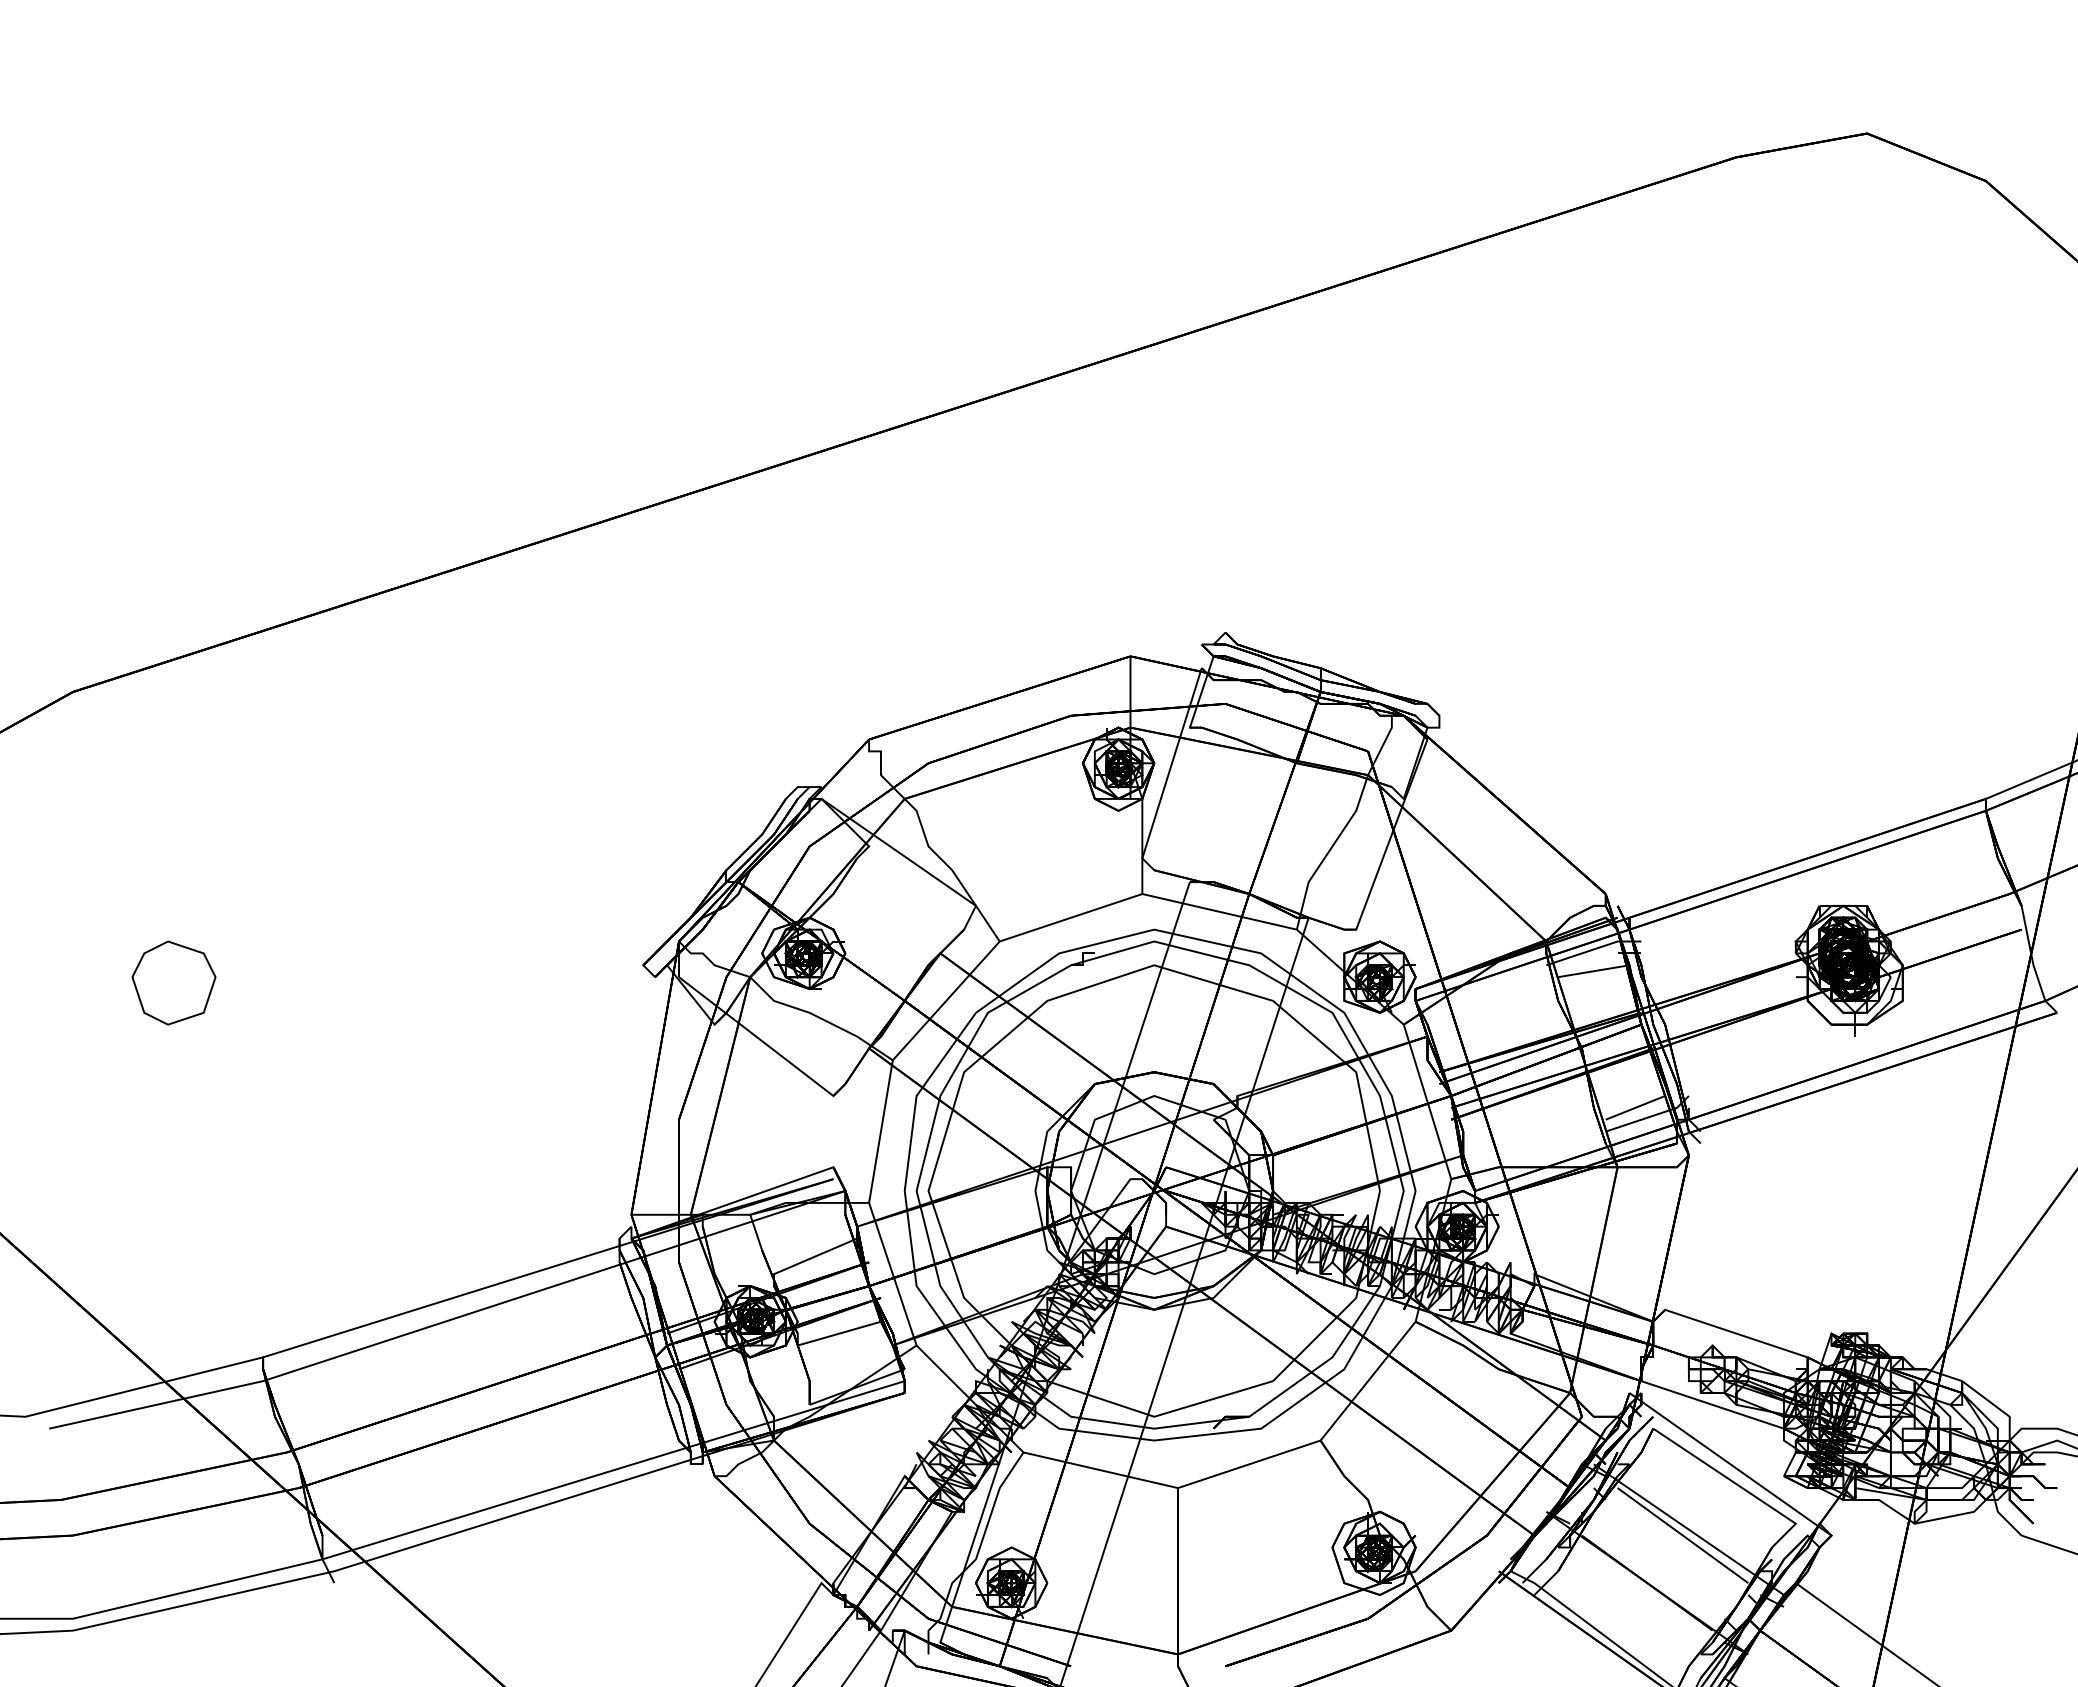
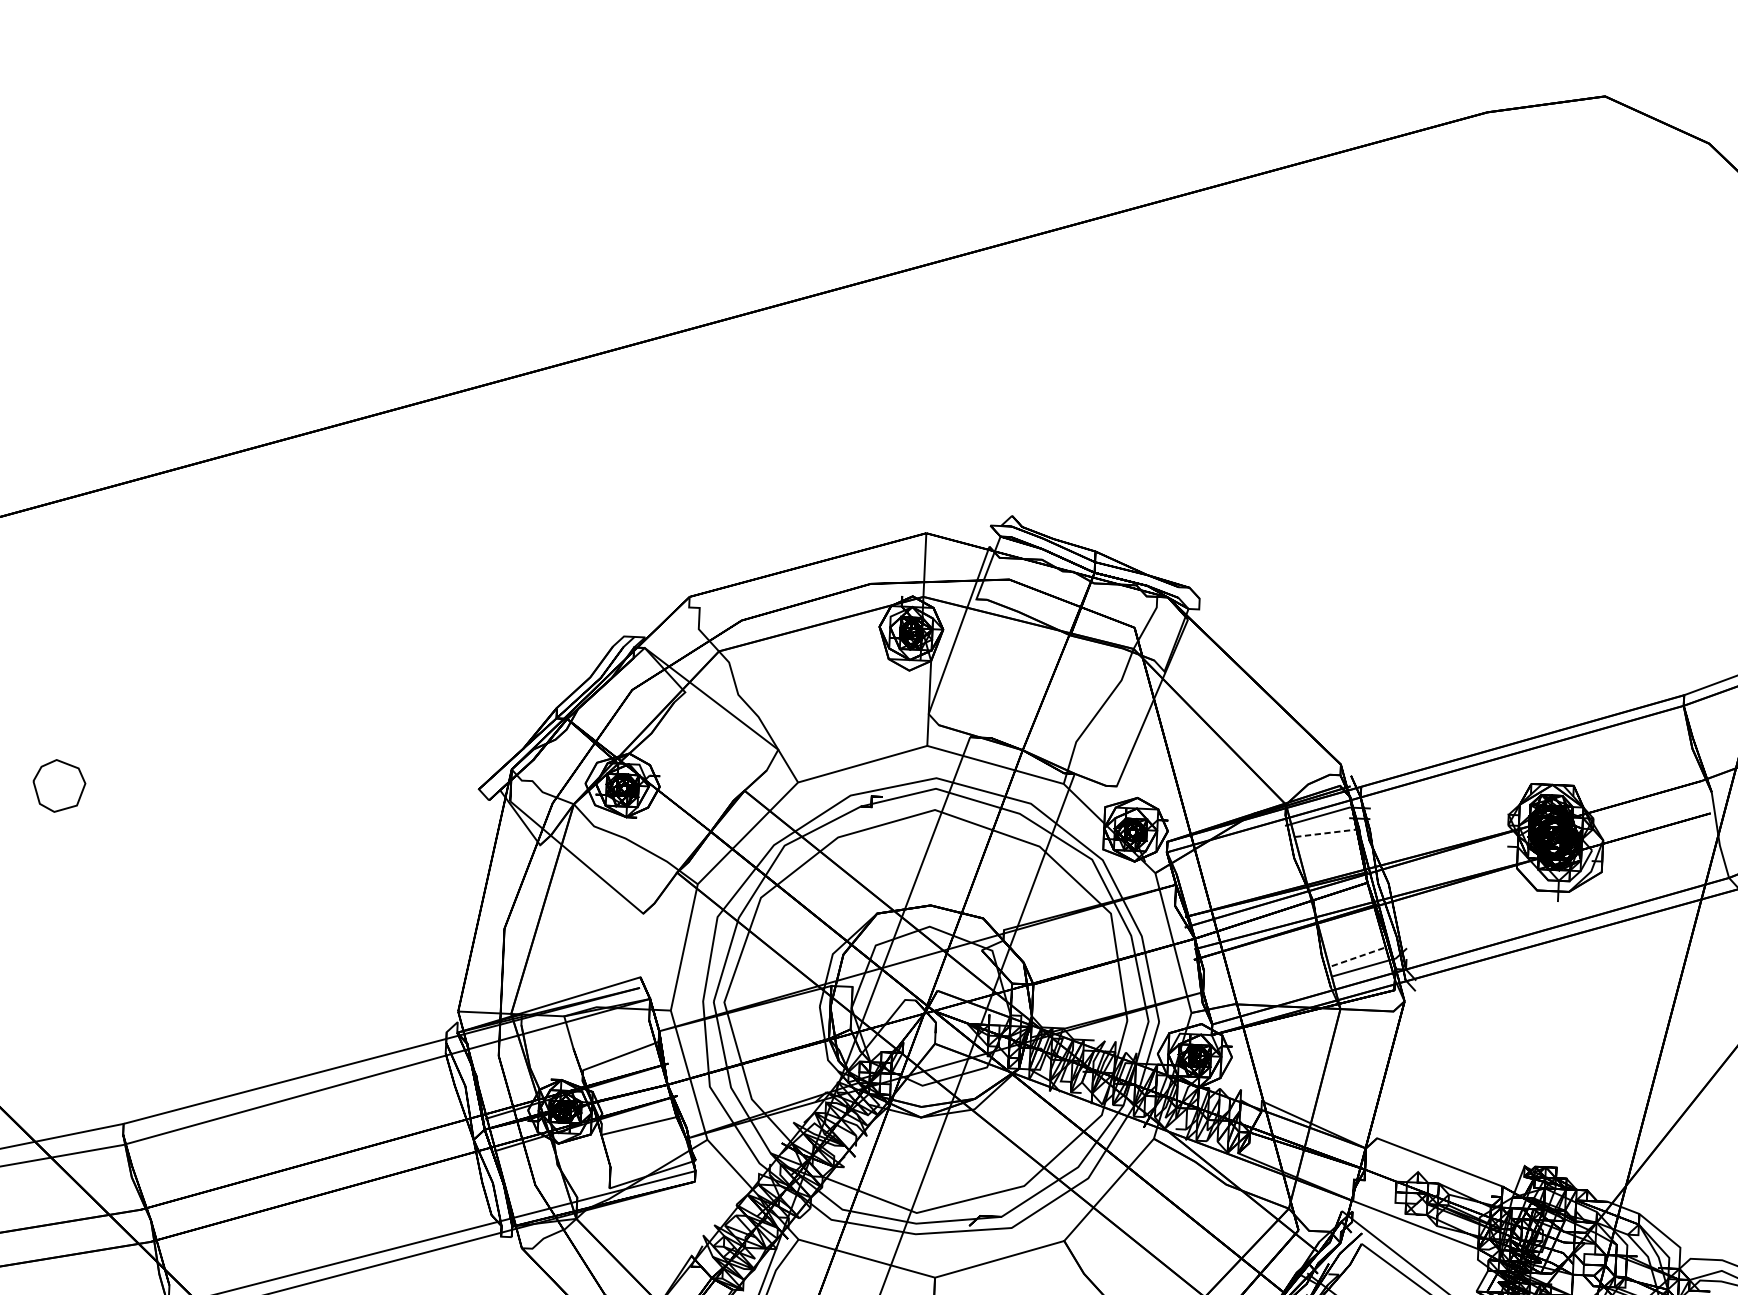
line: (1594, 971) -> (1327, 833), solid -> dashed
part: (173, 982) -> (58, 785), size x0.7
line: (1635, 1107) -> (1358, 956), solid -> dashed

